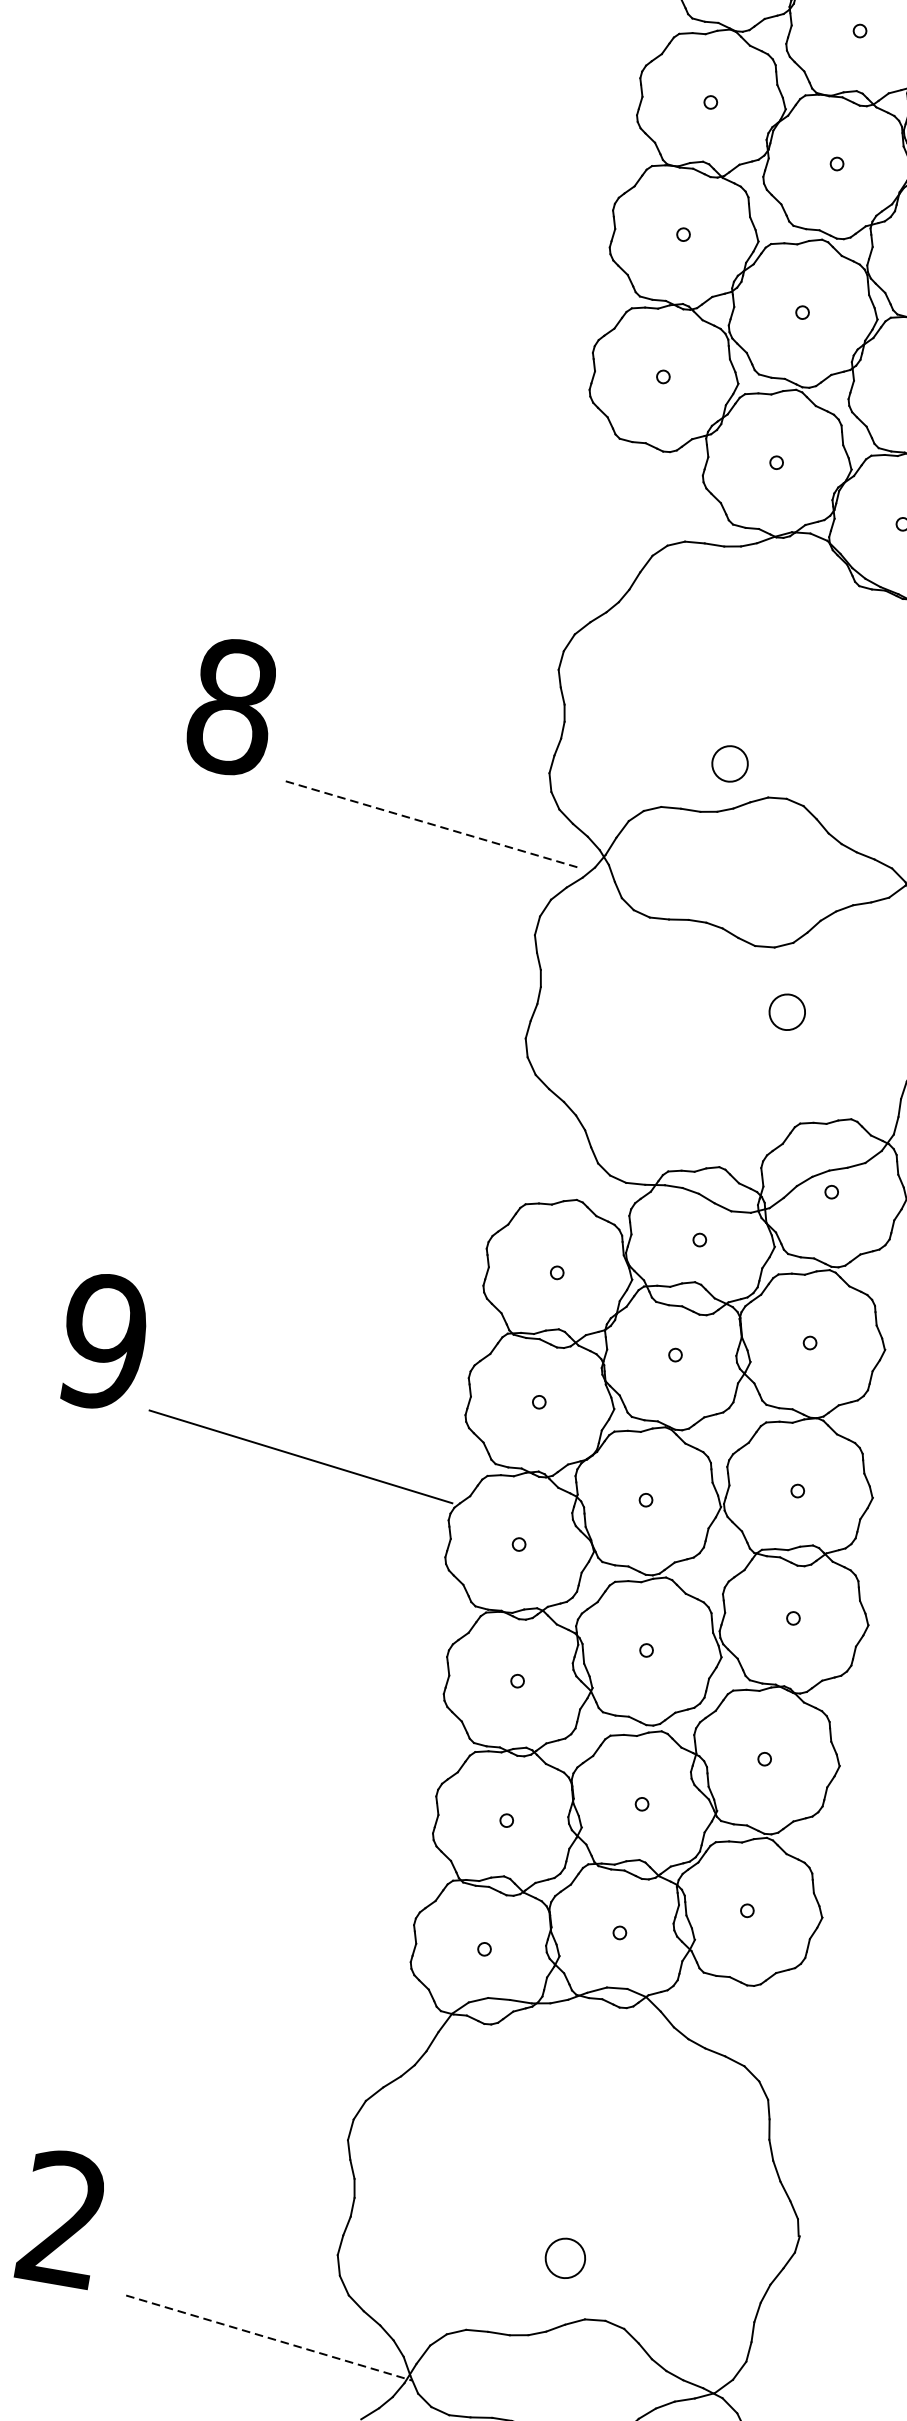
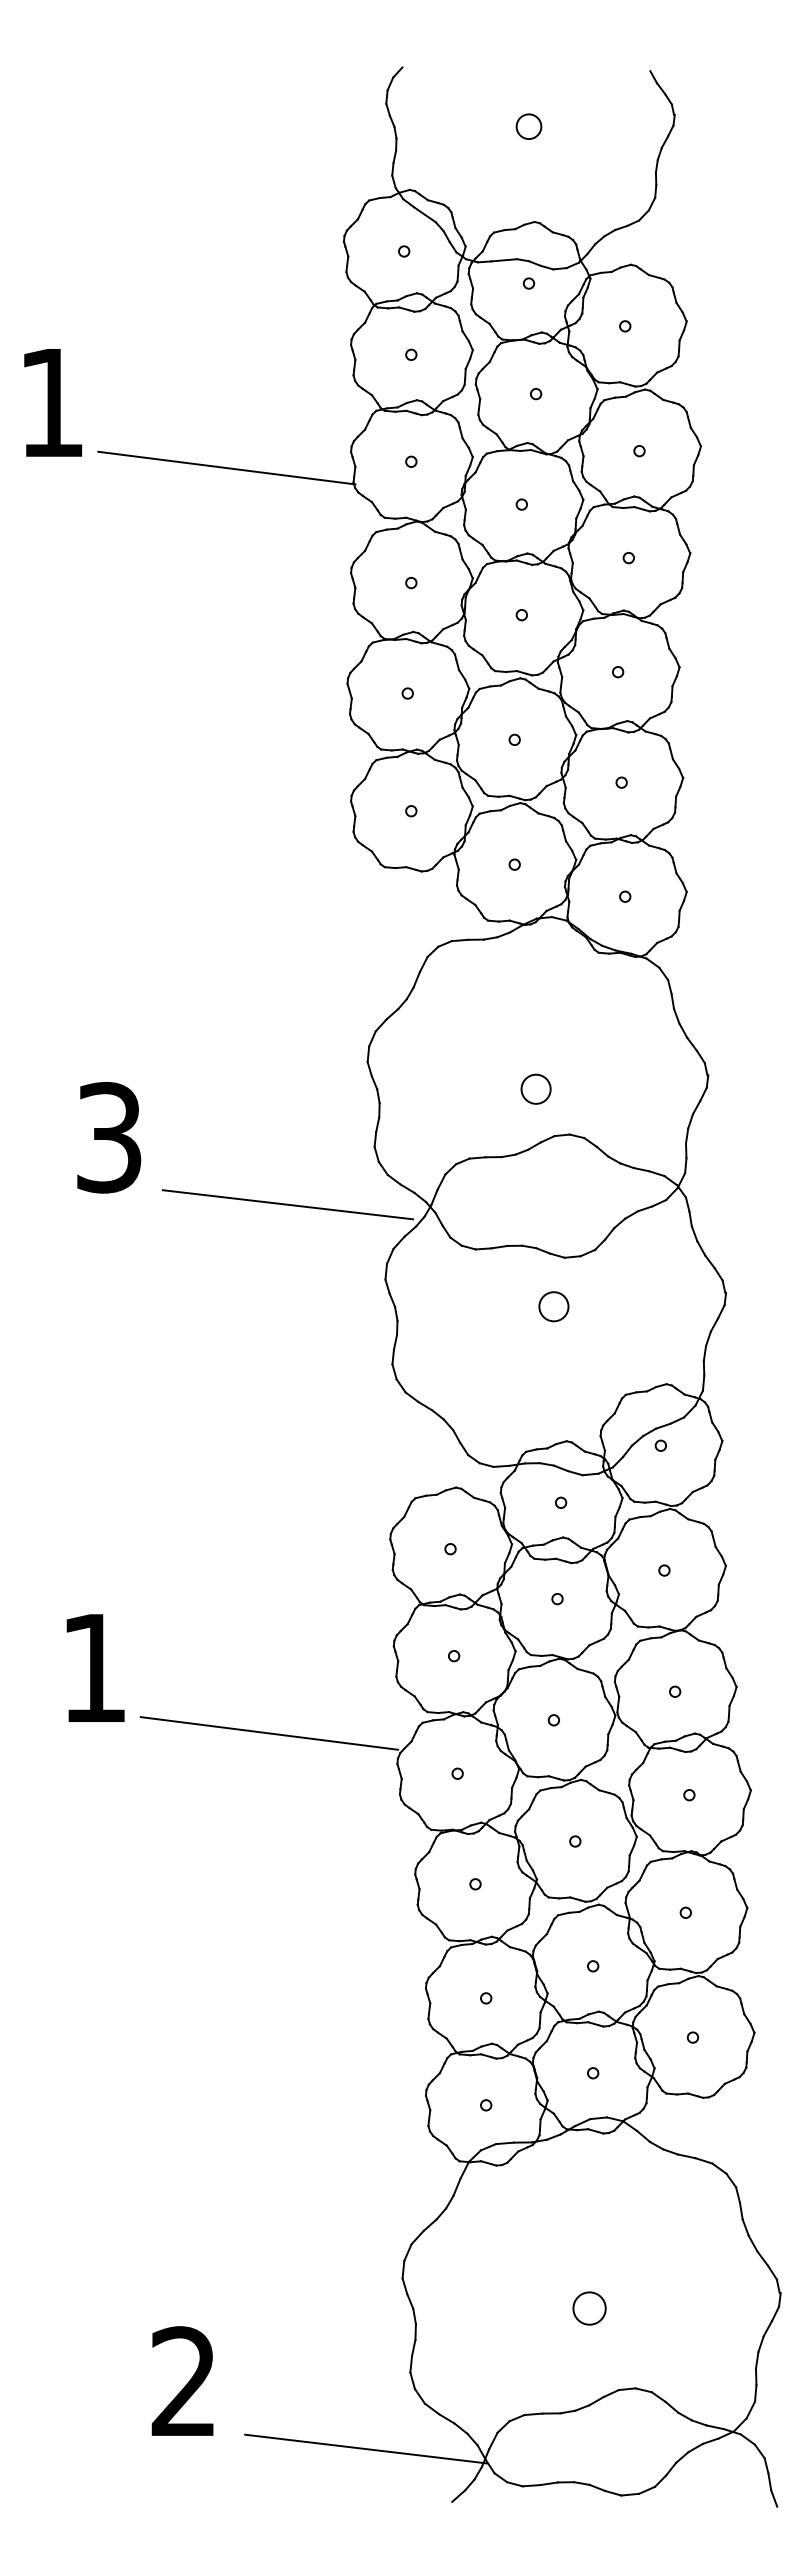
text: (232, 706) -> (109, 1137), 8 -> 3
circle: (729, 762) -> (535, 1088), moved
line: (432, 824) -> (287, 1204), dashed -> solid
circle: (786, 1011) -> (553, 1306), moved
text: (102, 1342) -> (93, 1668), 9 -> 1
circle: (565, 2258) -> (589, 2308), moved
line: (270, 2338) -> (367, 2449), dashed -> solid

